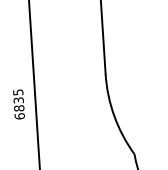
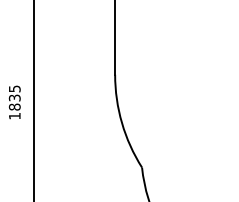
text: (19, 115) -> (14, 115), 6835 -> 1835

